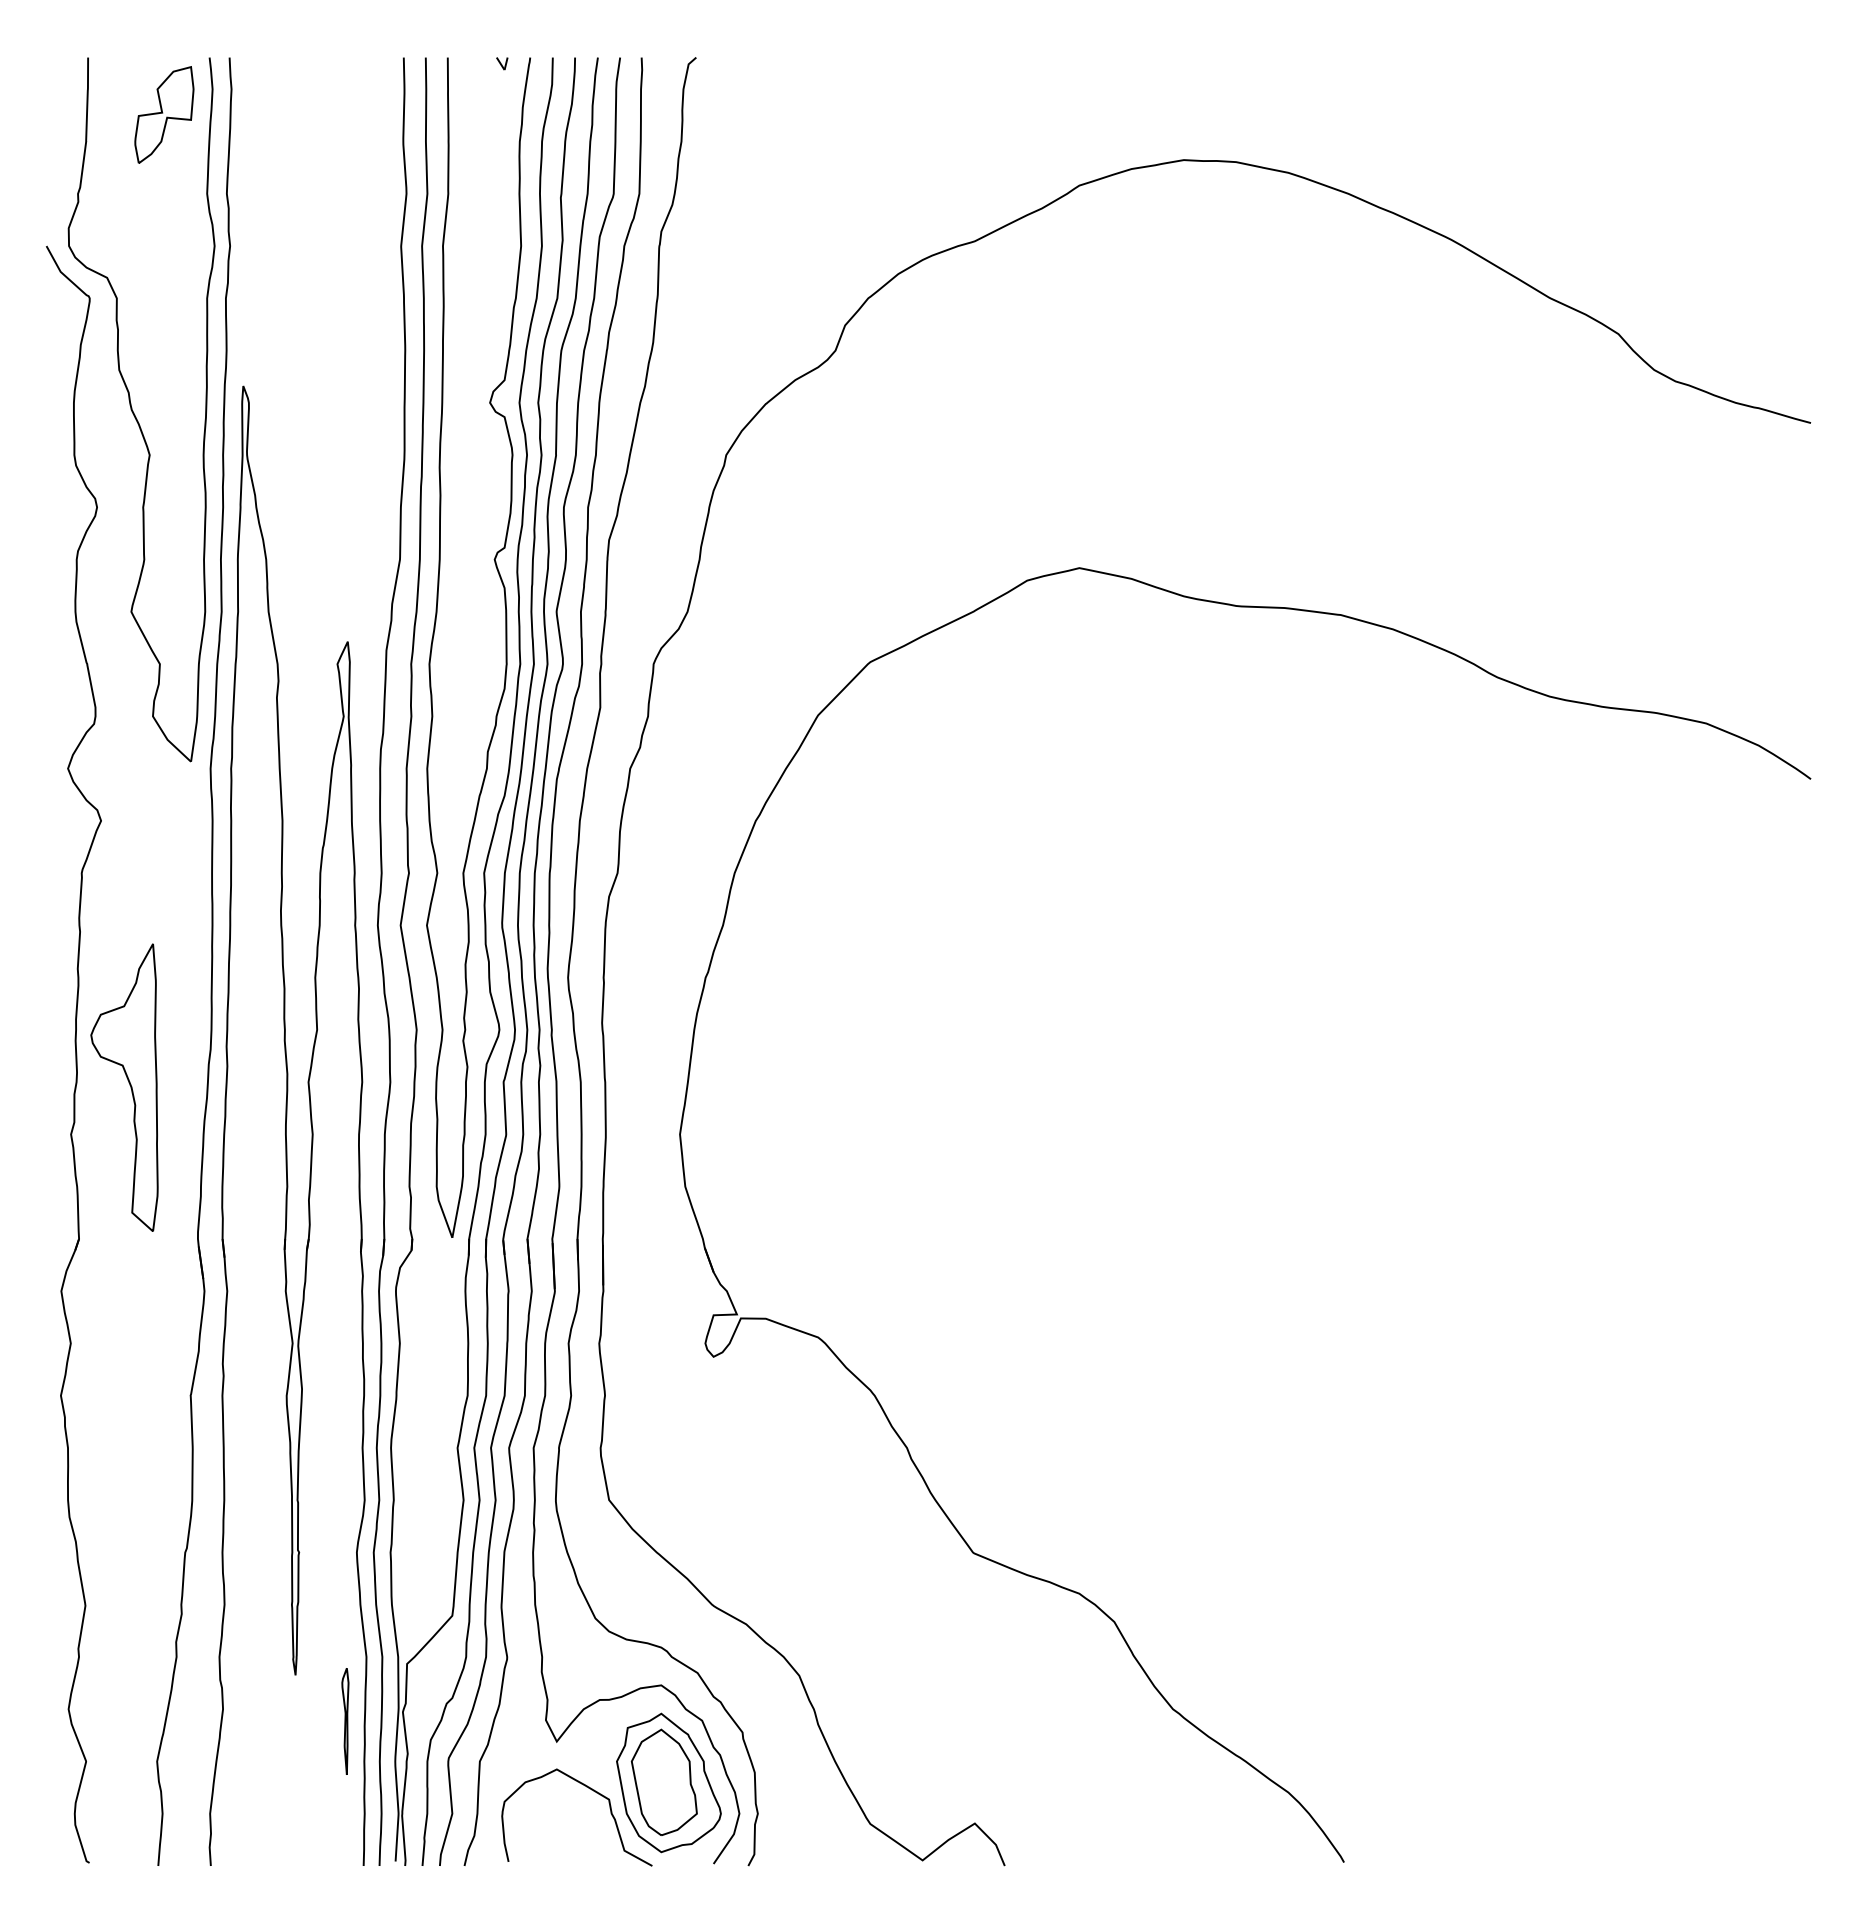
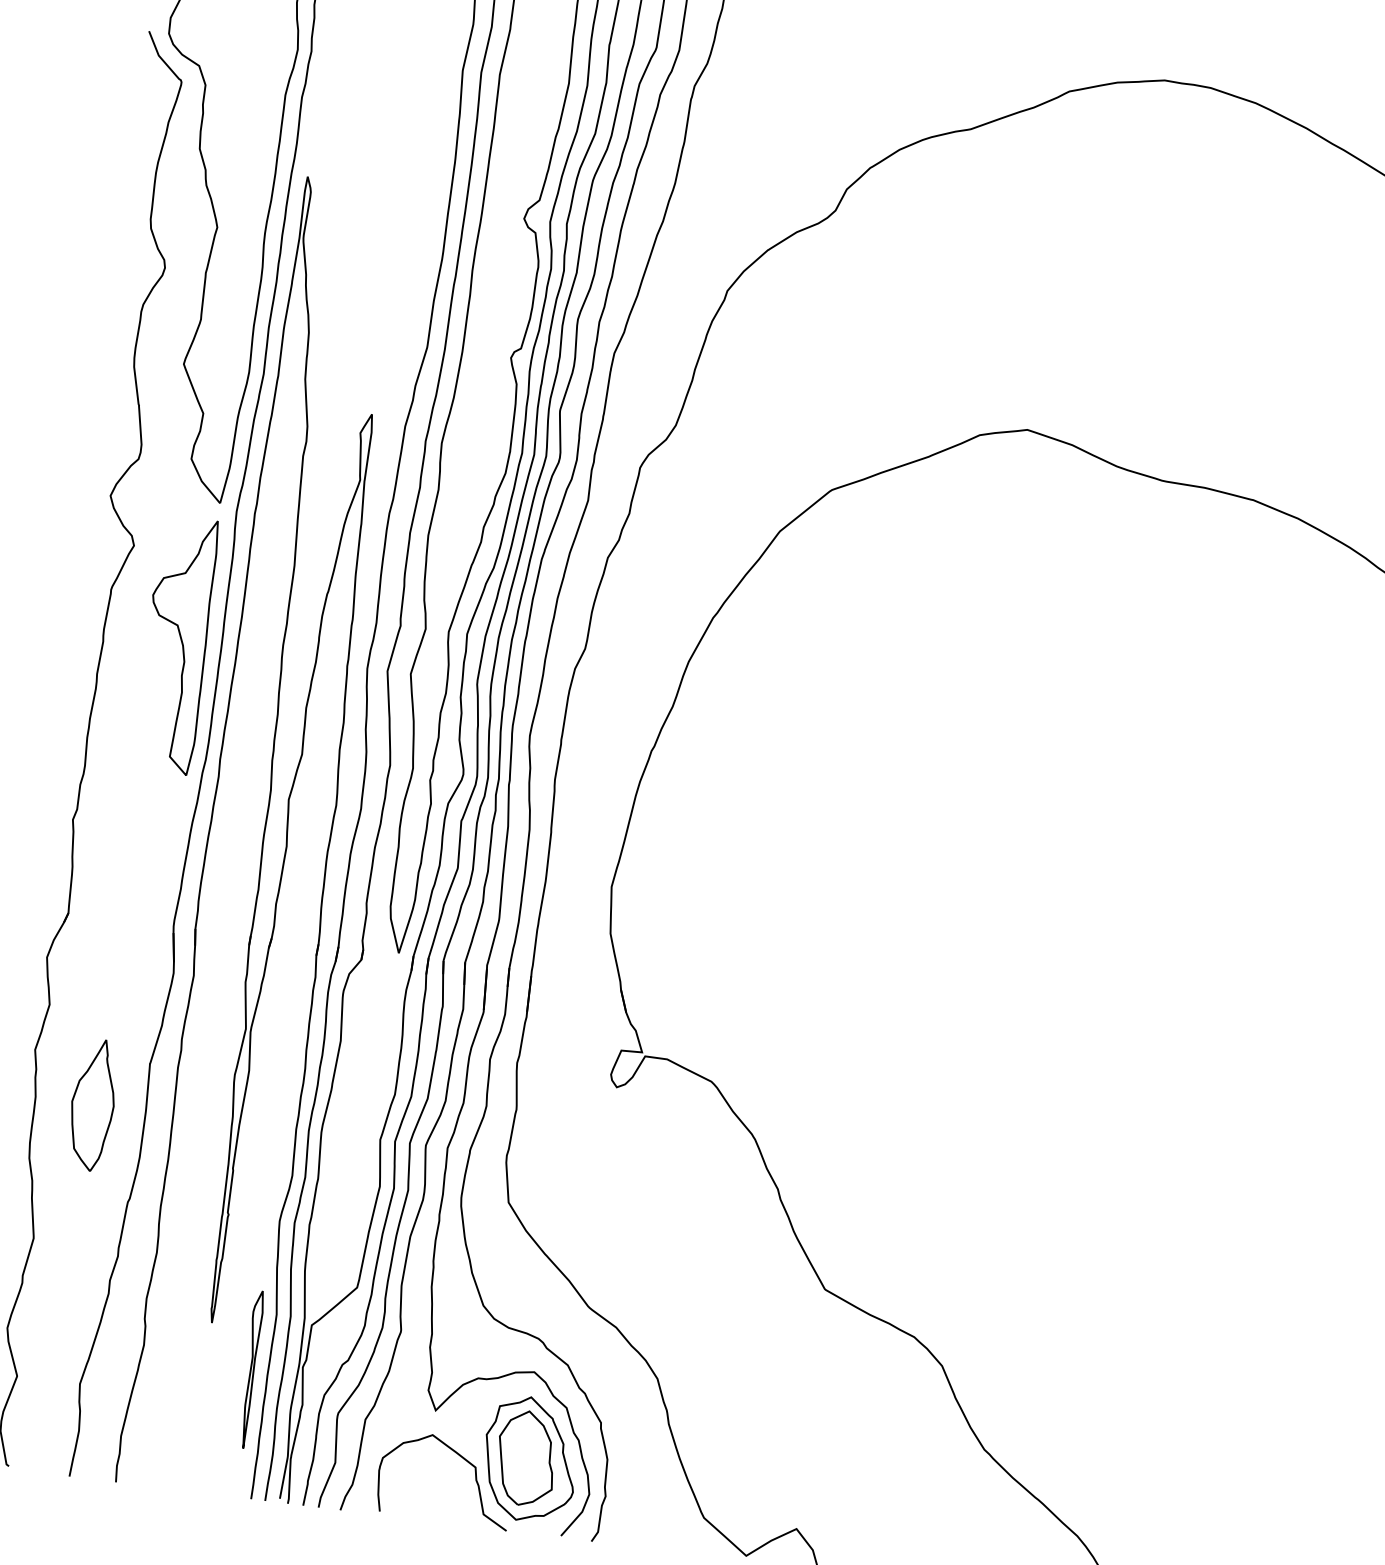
part: (124, 1087) -> (176, 645), moved
part: (132, 1448) -> (92, 1104), added
part: (345, 1721) -> (251, 1369), size x1.67

